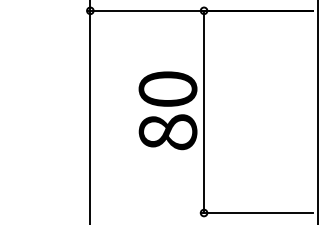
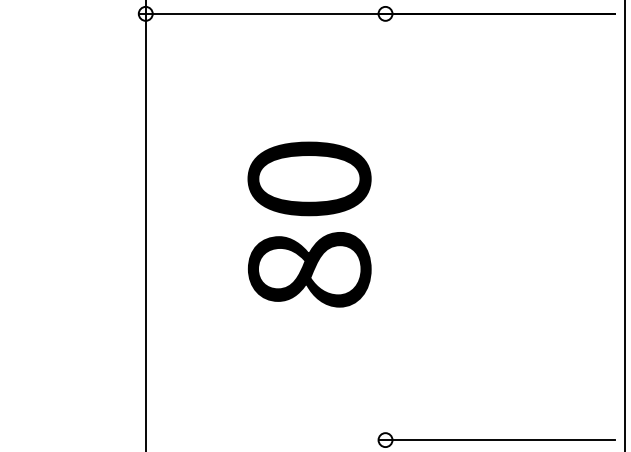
line: (204, 111) -> (386, 226), removed

